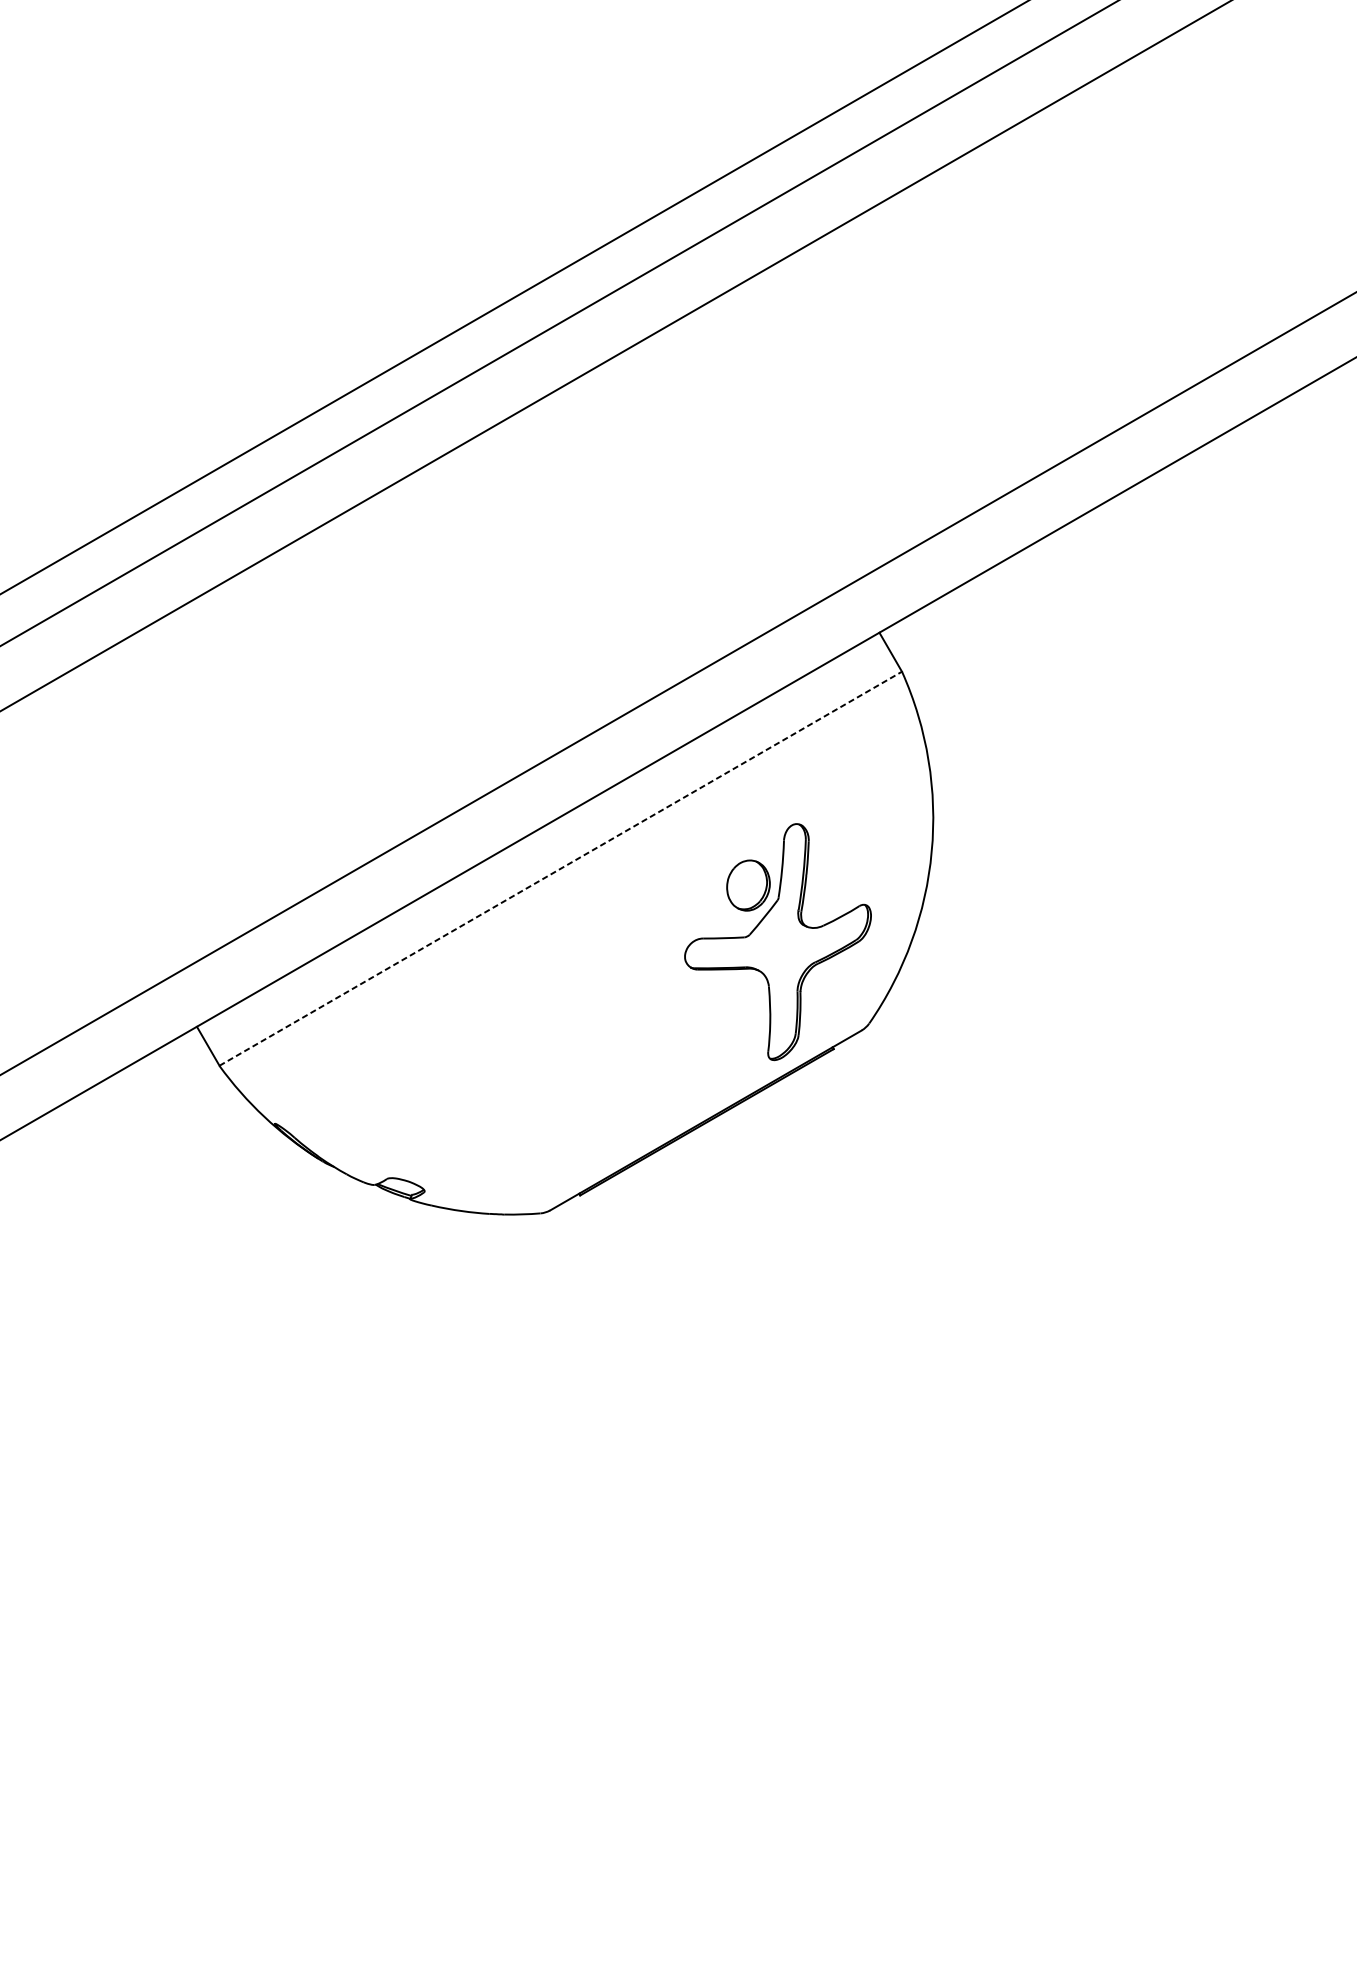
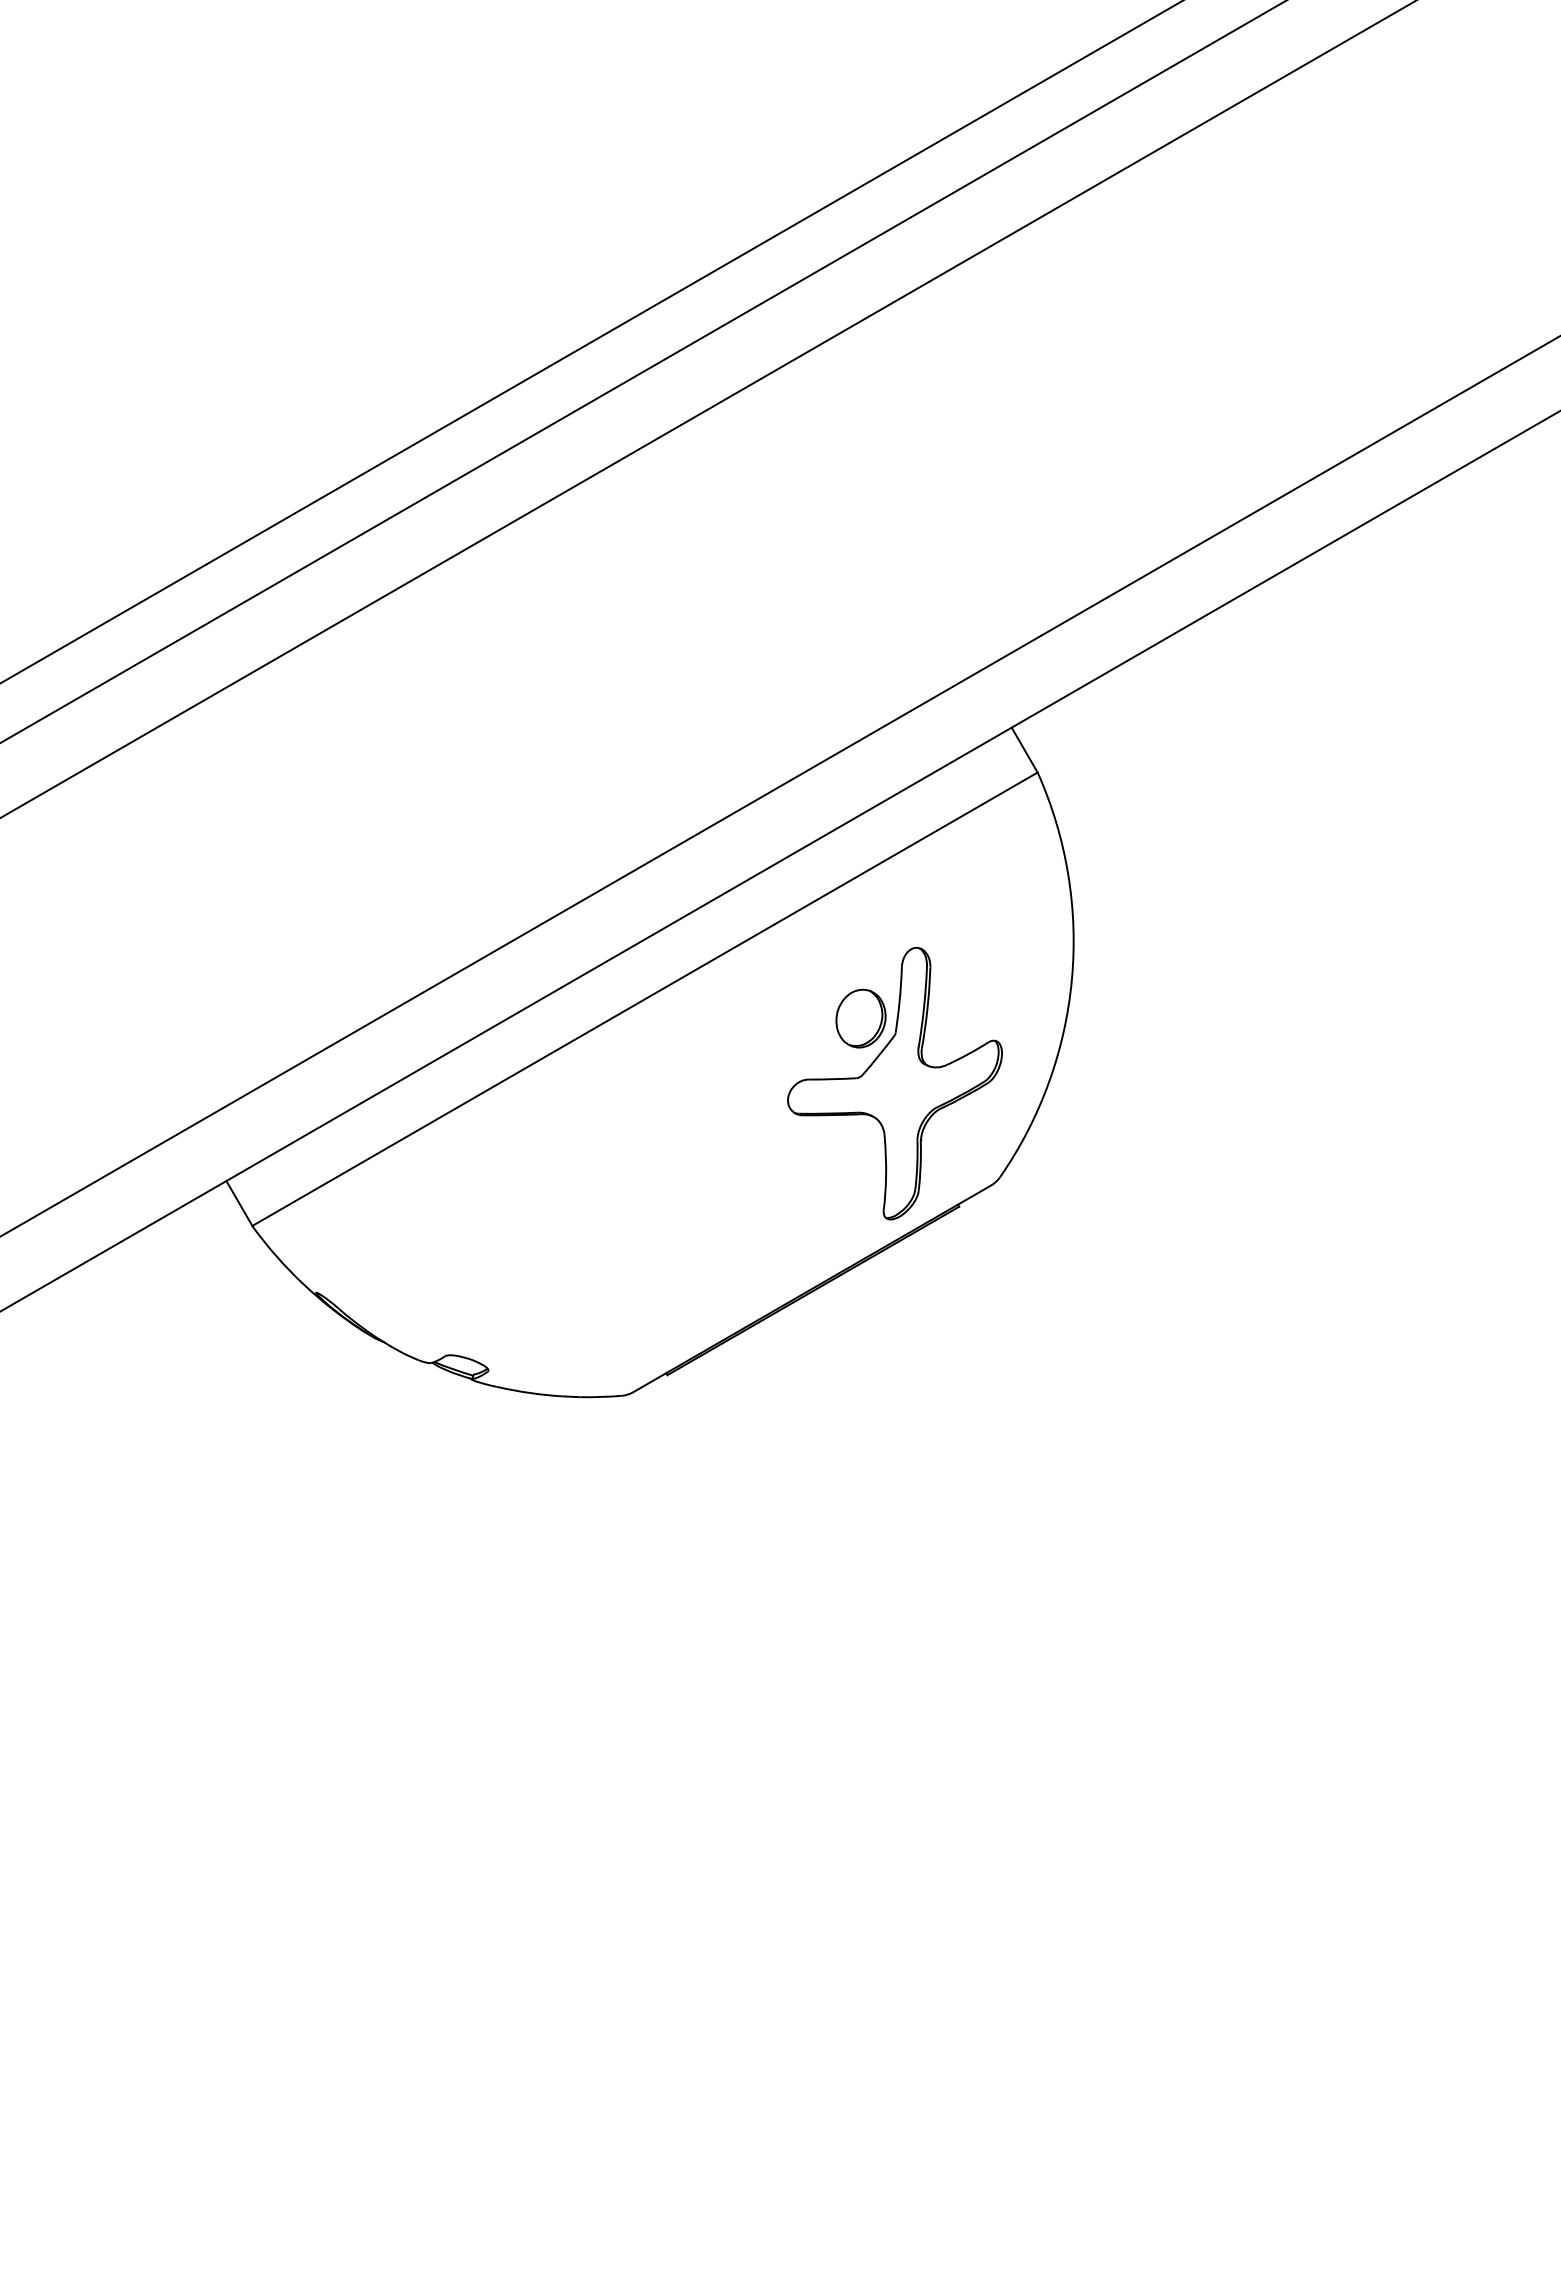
line: (561, 868) -> (645, 999), dashed -> solid

